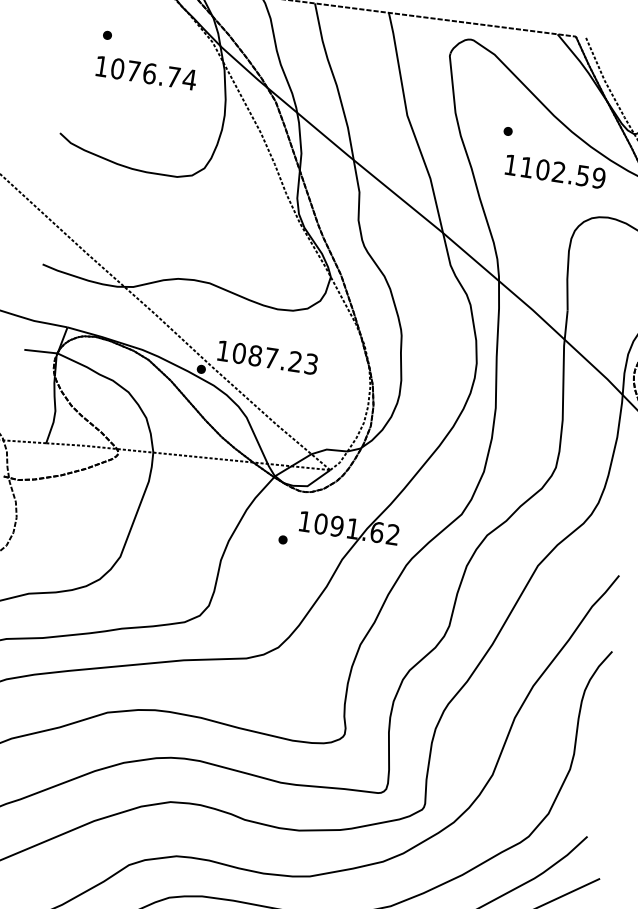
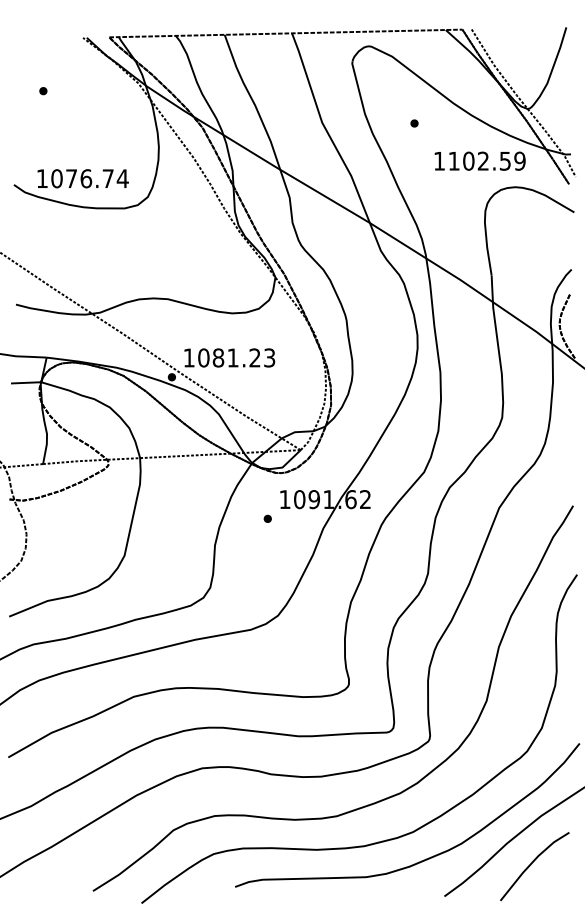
text: (145, 72) -> (82, 178), moved
text: (554, 170) -> (479, 160), moved
text: (270, 357) -> (232, 357), 1087.23 -> 1081.23

